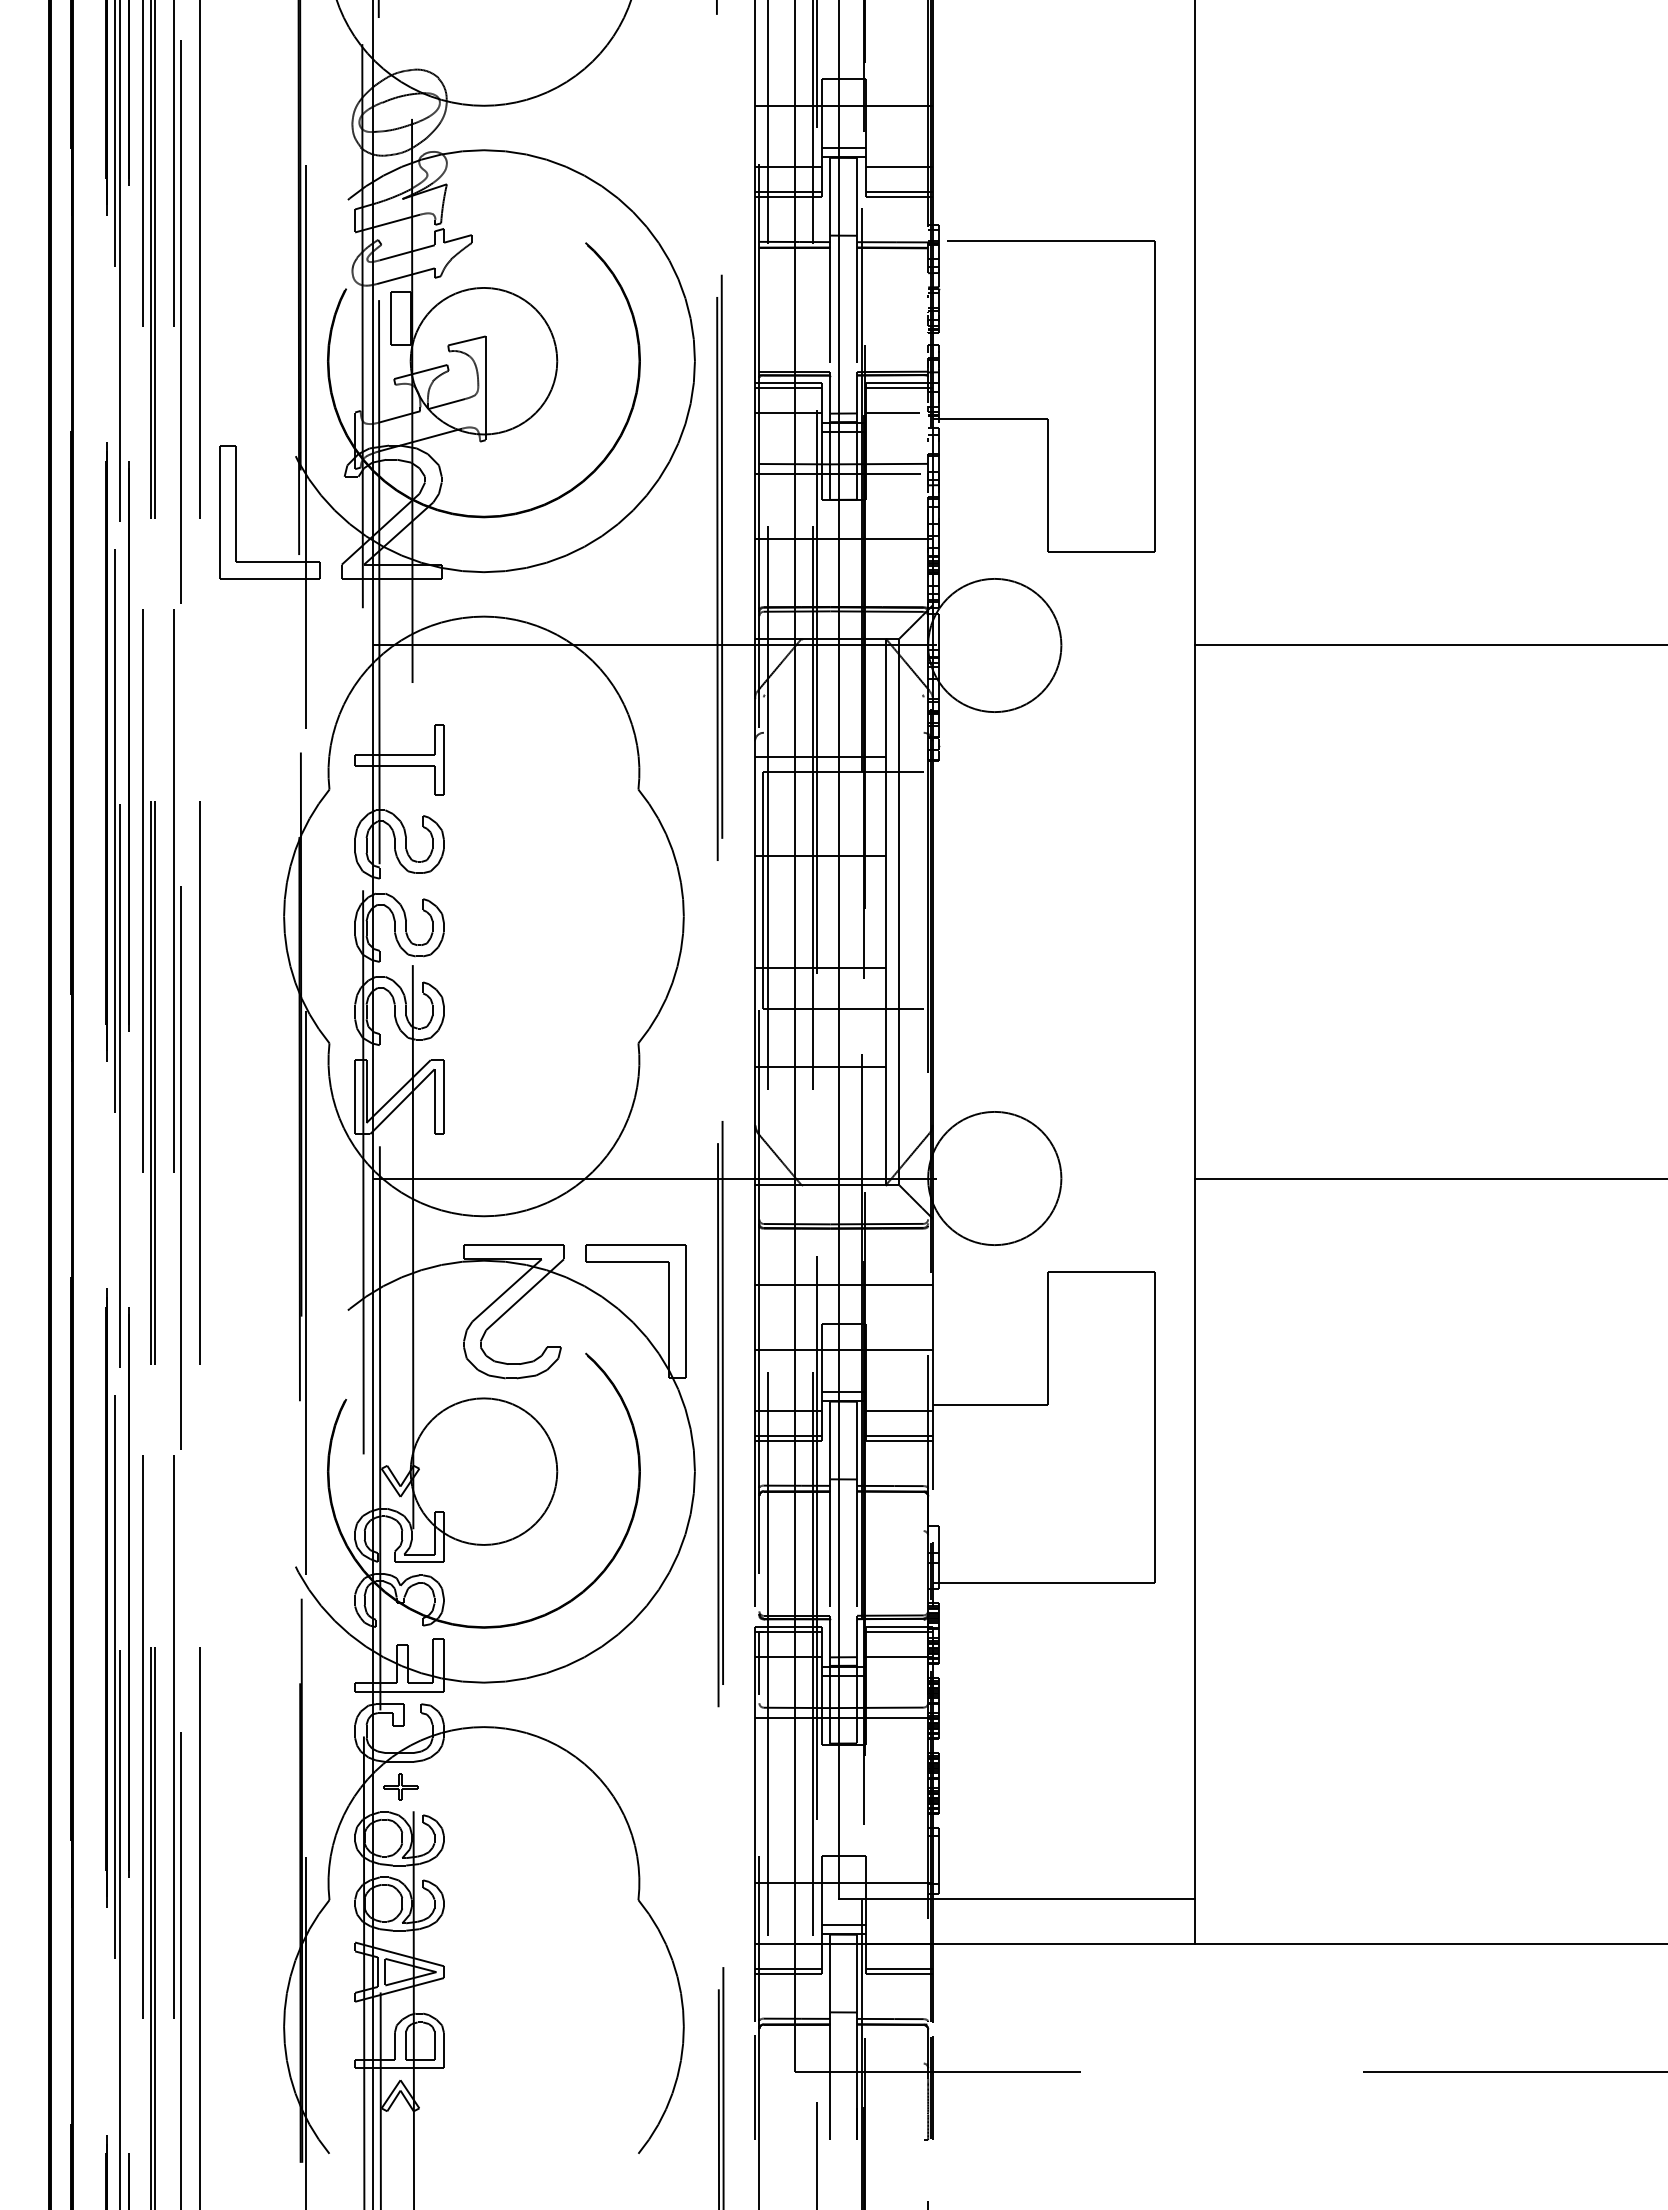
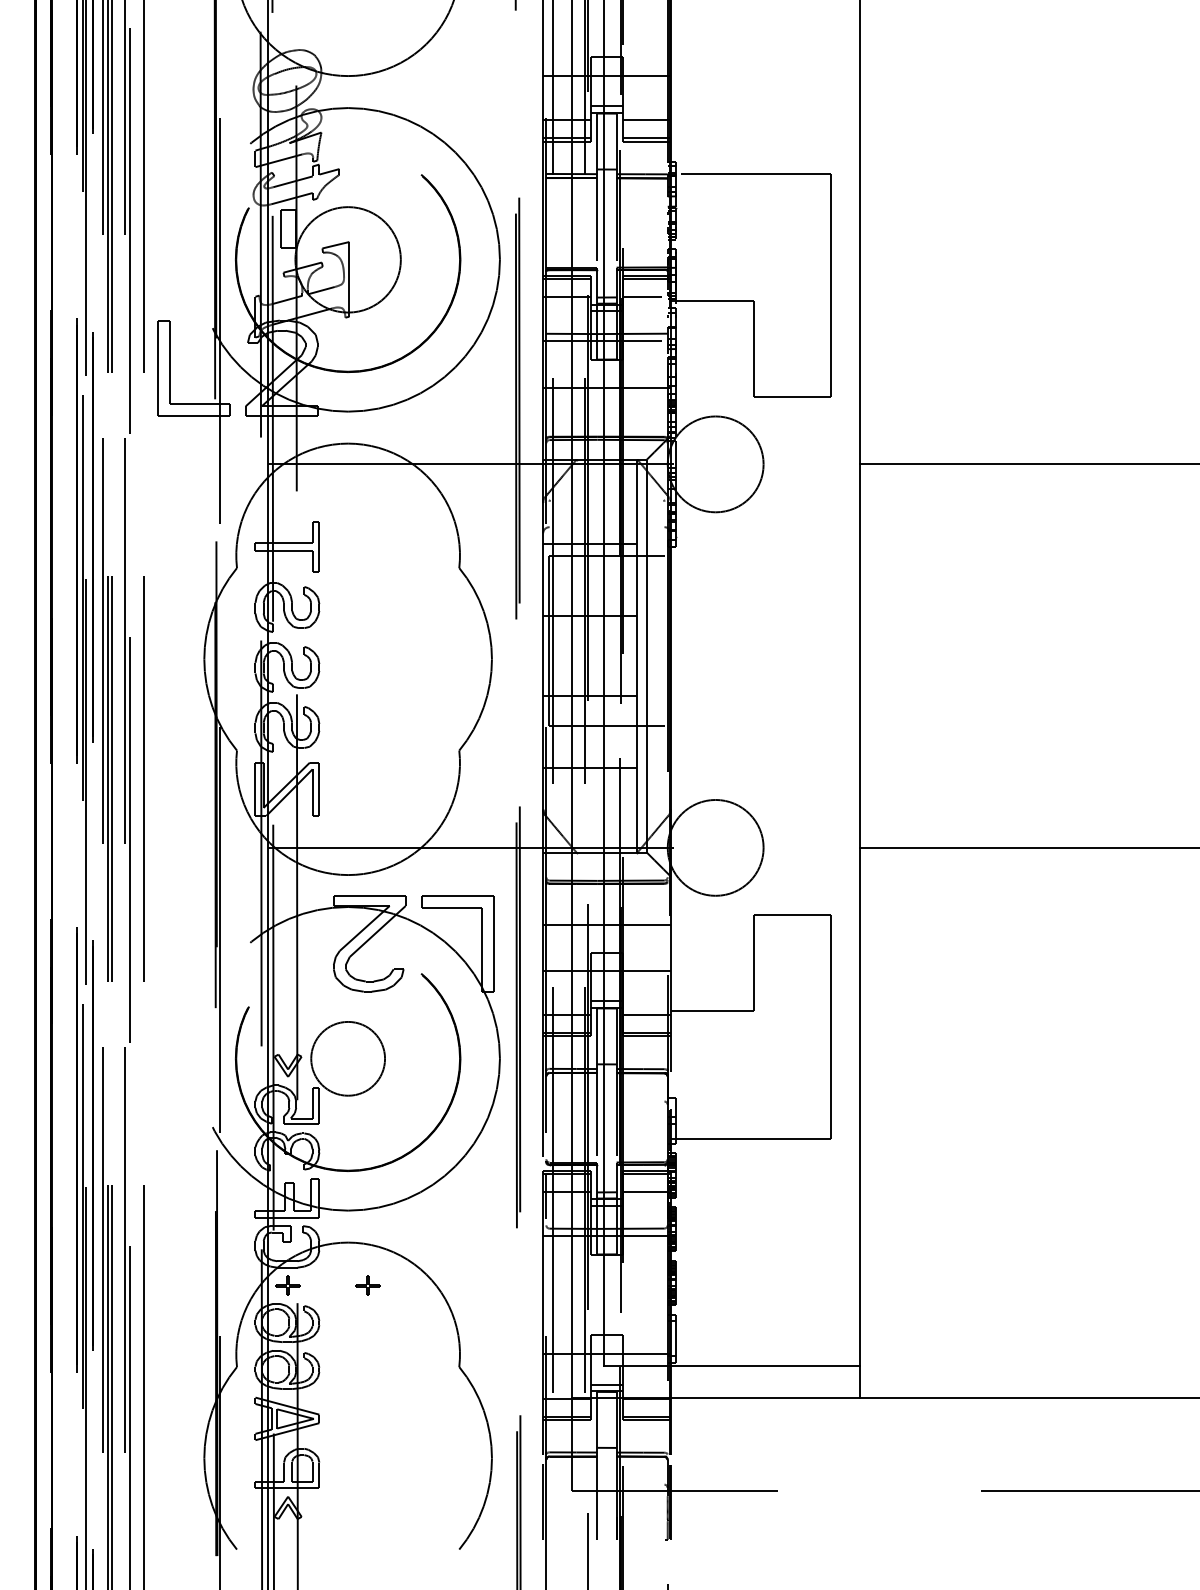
circle: (483, 1471) -> (347, 1058), size x0.7
part: (511, 1786) -> (367, 1285), added

